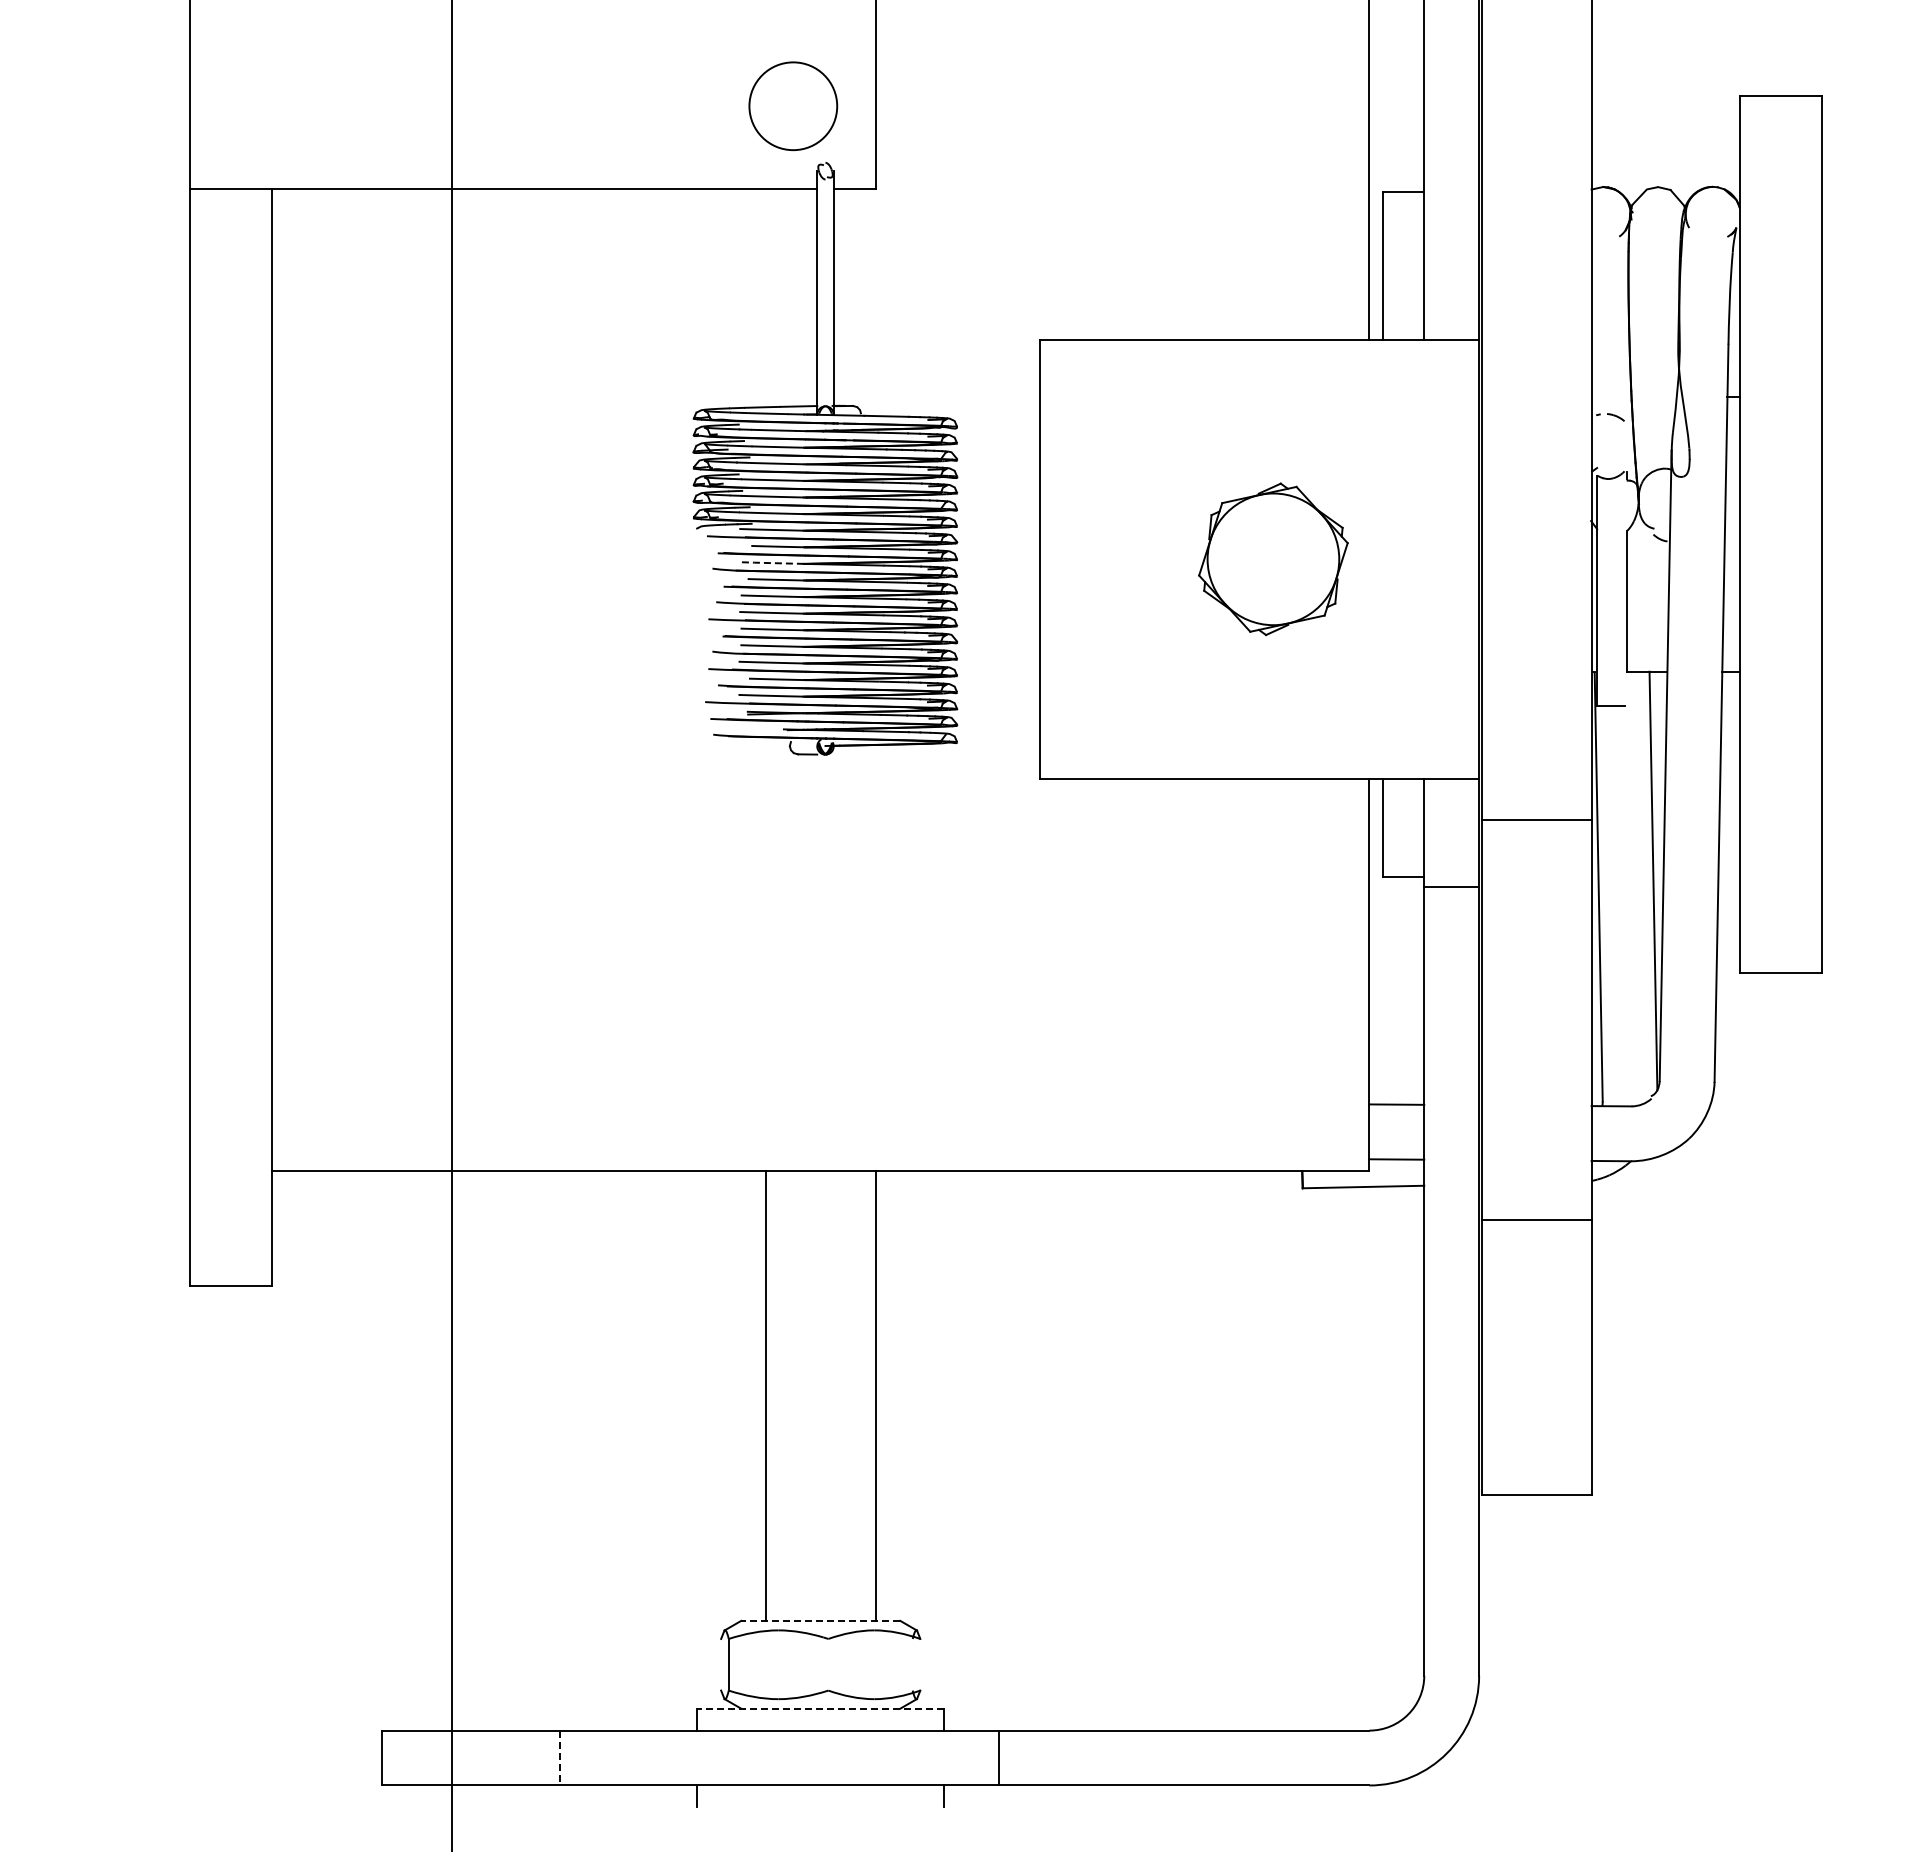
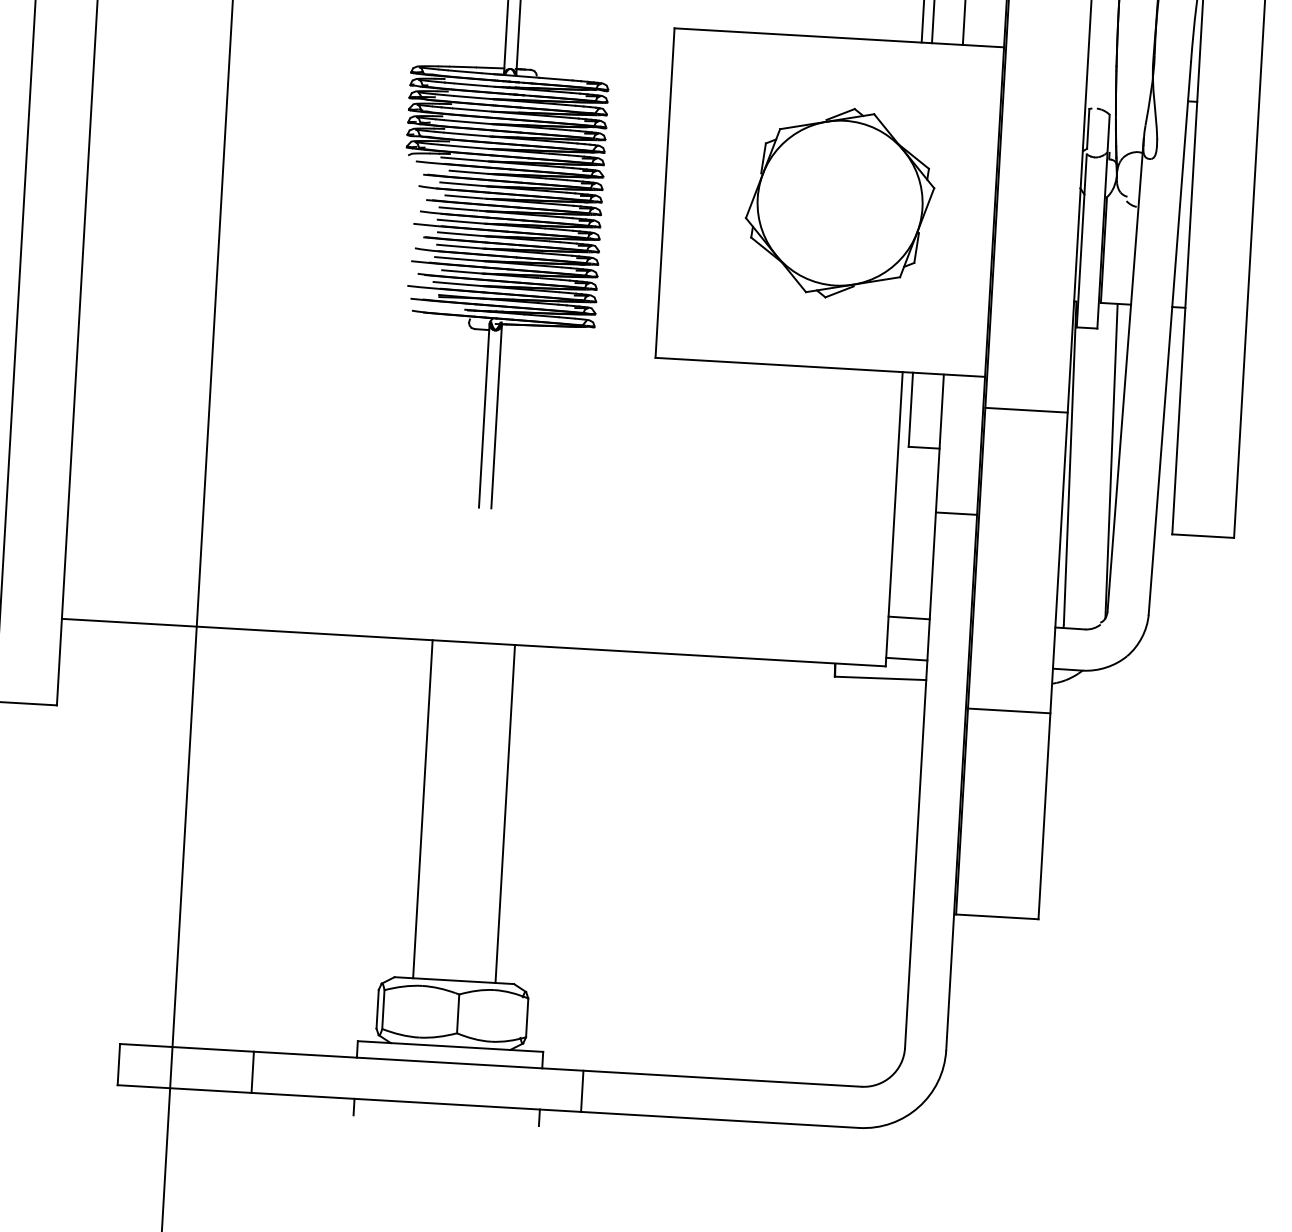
line: (1597, 441) -> (1088, 128), added
part: (1273, 559) -> (840, 203), size x1.67
line: (771, 563) -> (463, 184), dashed -> solid
line: (1624, 563) -> (1103, 221), added
line: (817, 868) -> (484, 415), added
line: (833, 868) -> (496, 416), added
line: (1451, 886) -> (956, 513), moved
line: (820, 1620) -> (454, 980), dashed -> solid
line: (721, 1664) -> (377, 1009), added
line: (828, 1664) -> (458, 1013), added
line: (920, 1664) -> (527, 1017), added
line: (820, 1708) -> (450, 1046), dashed -> solid
line: (560, 1758) -> (252, 1072), dashed -> solid

